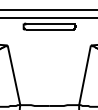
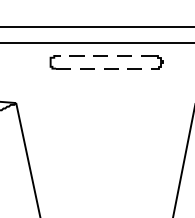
line: (48, 23) -> (104, 55), solid -> dashed
line: (49, 29) -> (106, 68), solid -> dashed

